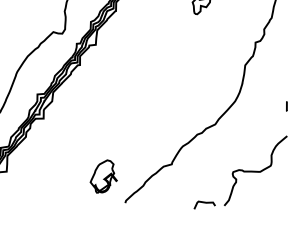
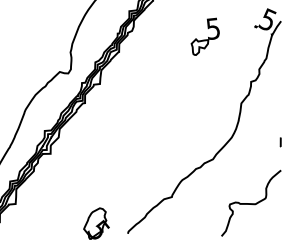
part: (103, 176) -> (96, 223), moved
curve: (205, 203) -> (203, 234), removed

